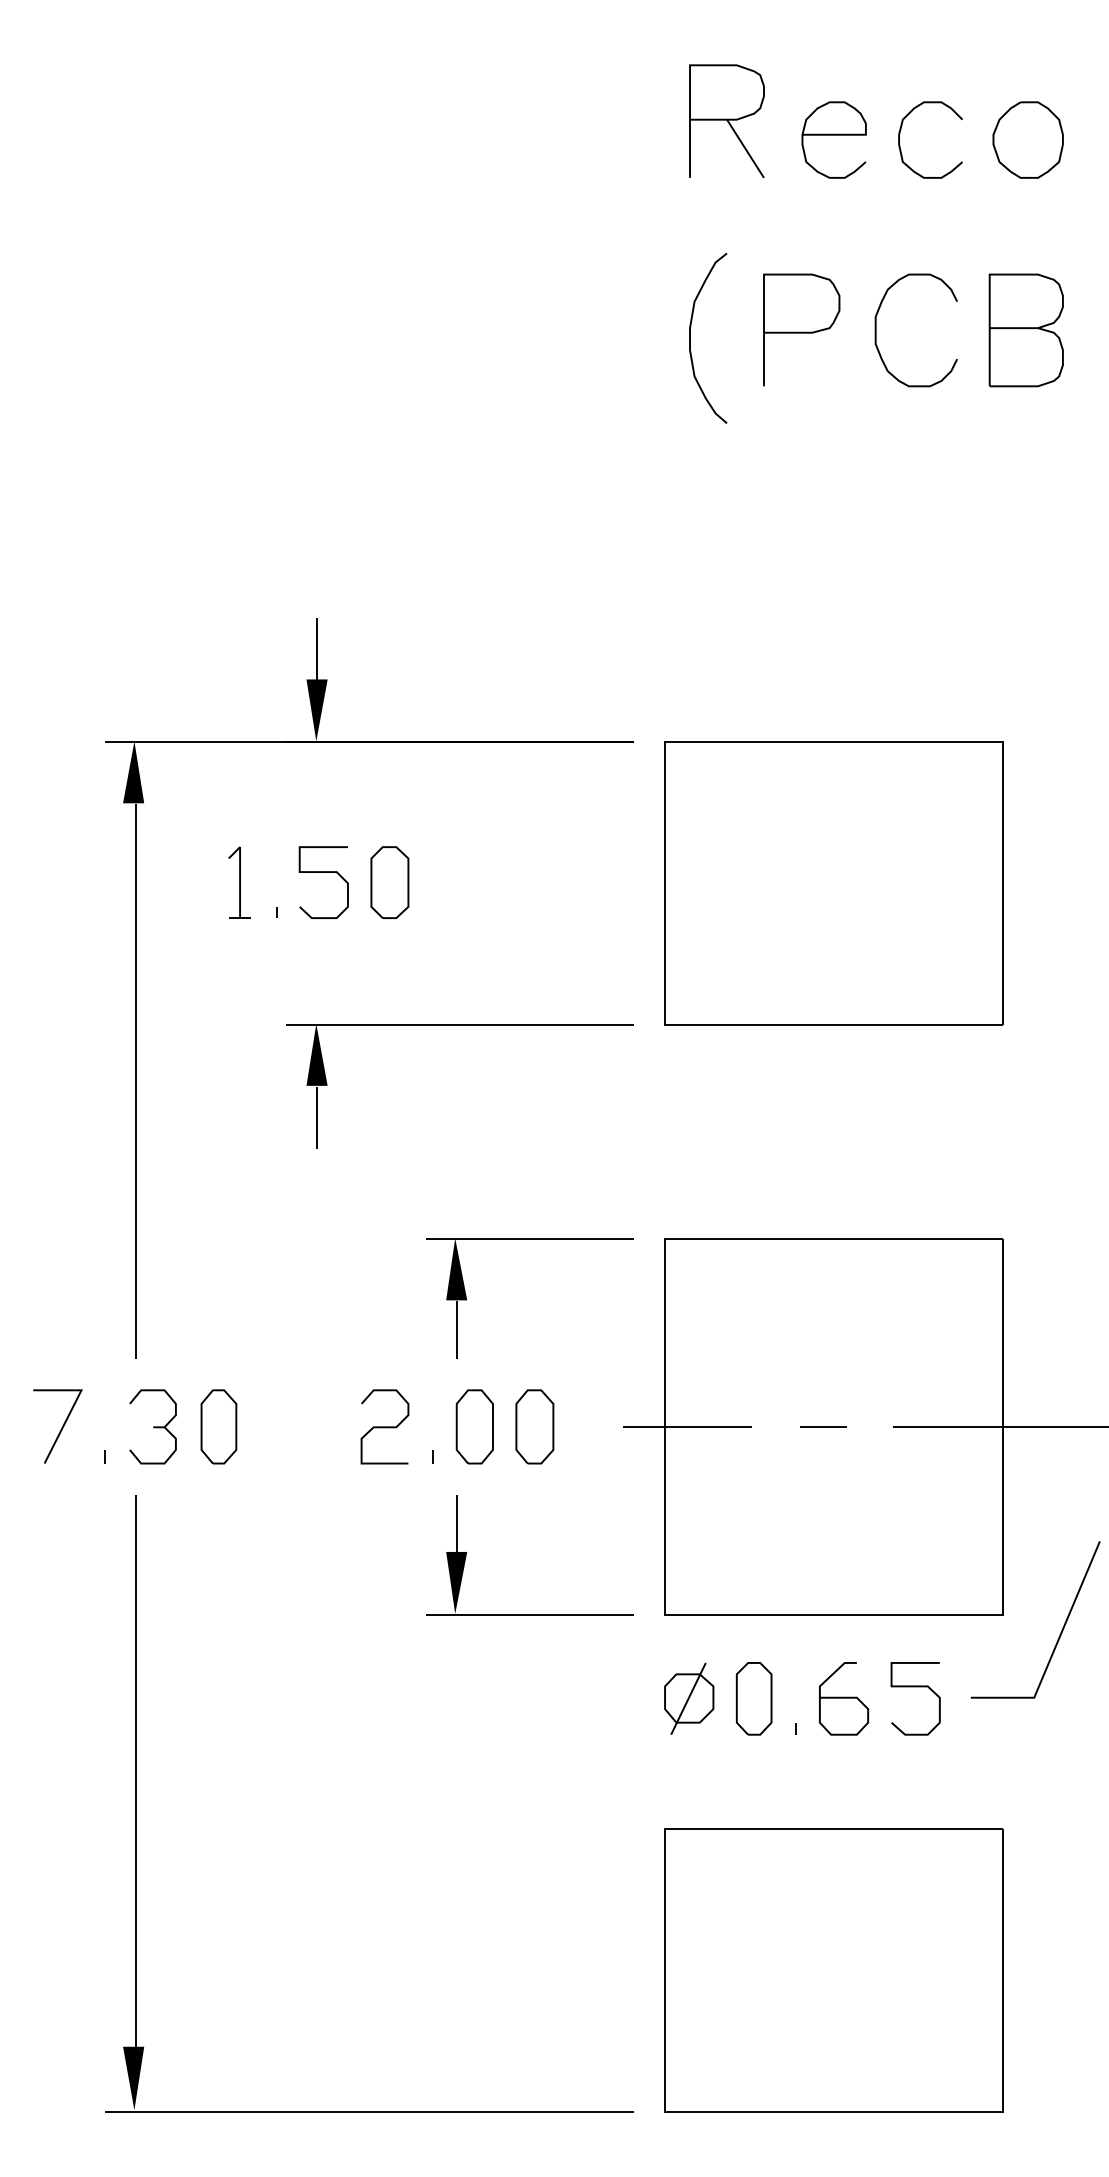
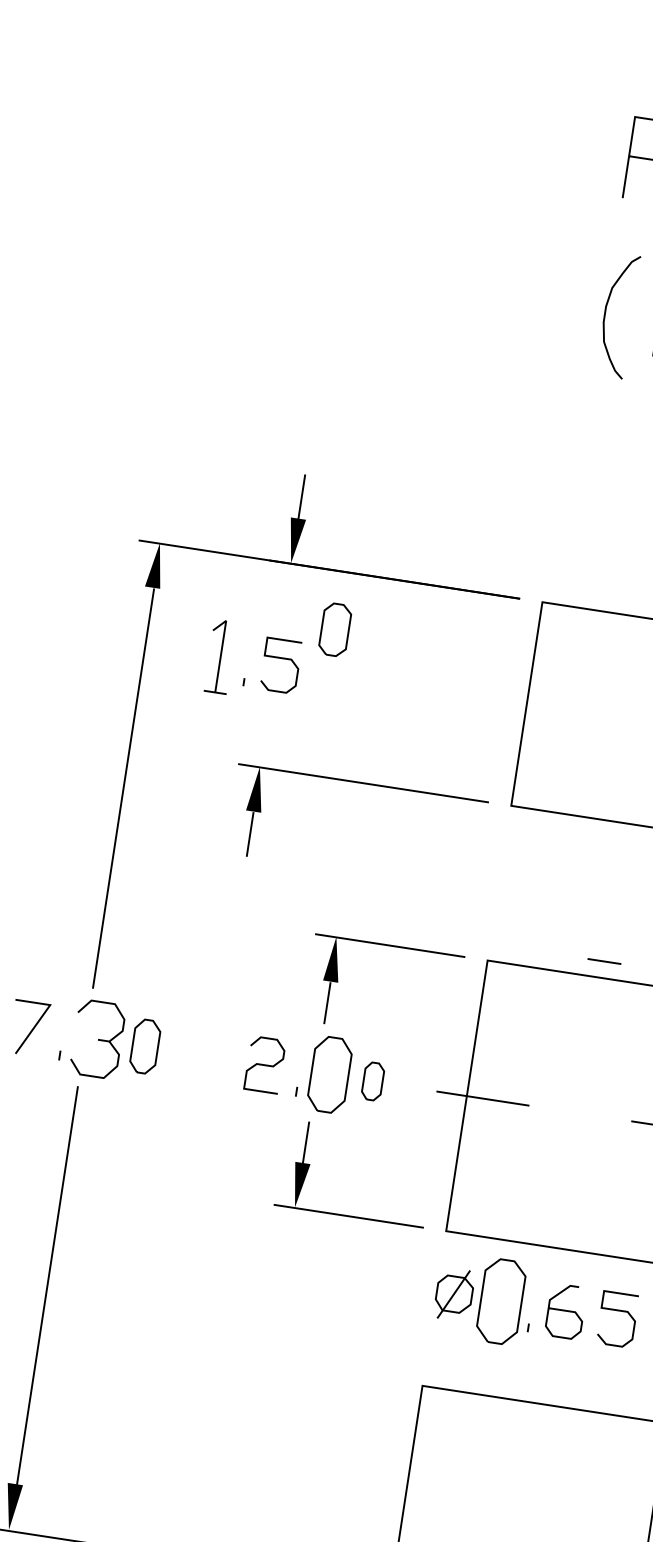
part: (239, 882) -> (220, 656), size x1.4
part: (389, 882) -> (334, 629), moved
part: (152, 1426) -> (97, 1039), size x1.4
part: (474, 1426) -> (329, 1074), size x1.4
part: (534, 1426) -> (372, 1081), size x0.7
line: (823, 1426) -> (604, 960), moved
part: (753, 1698) -> (500, 1301), size x1.6

